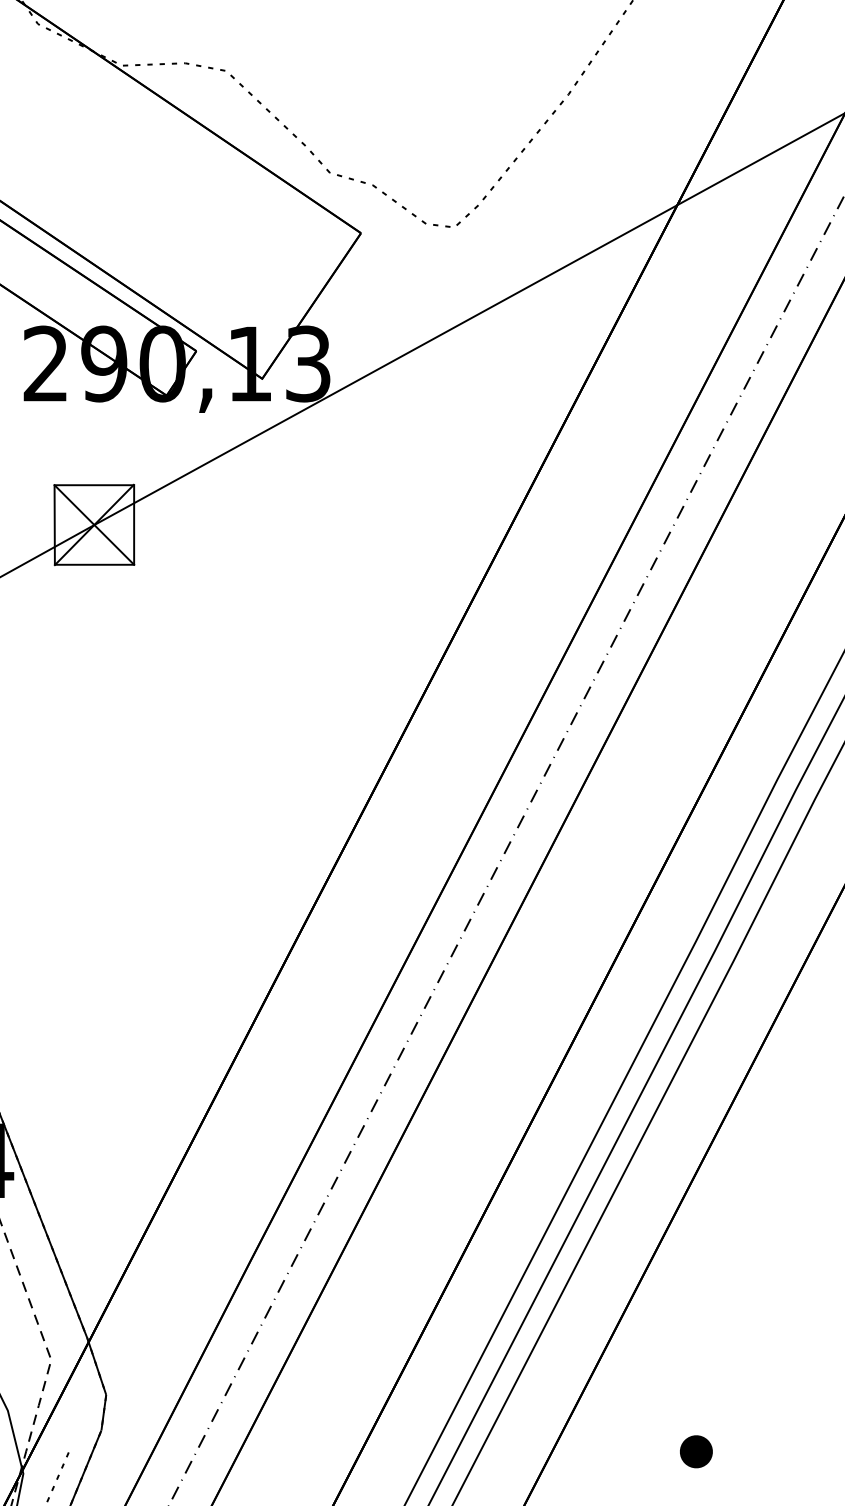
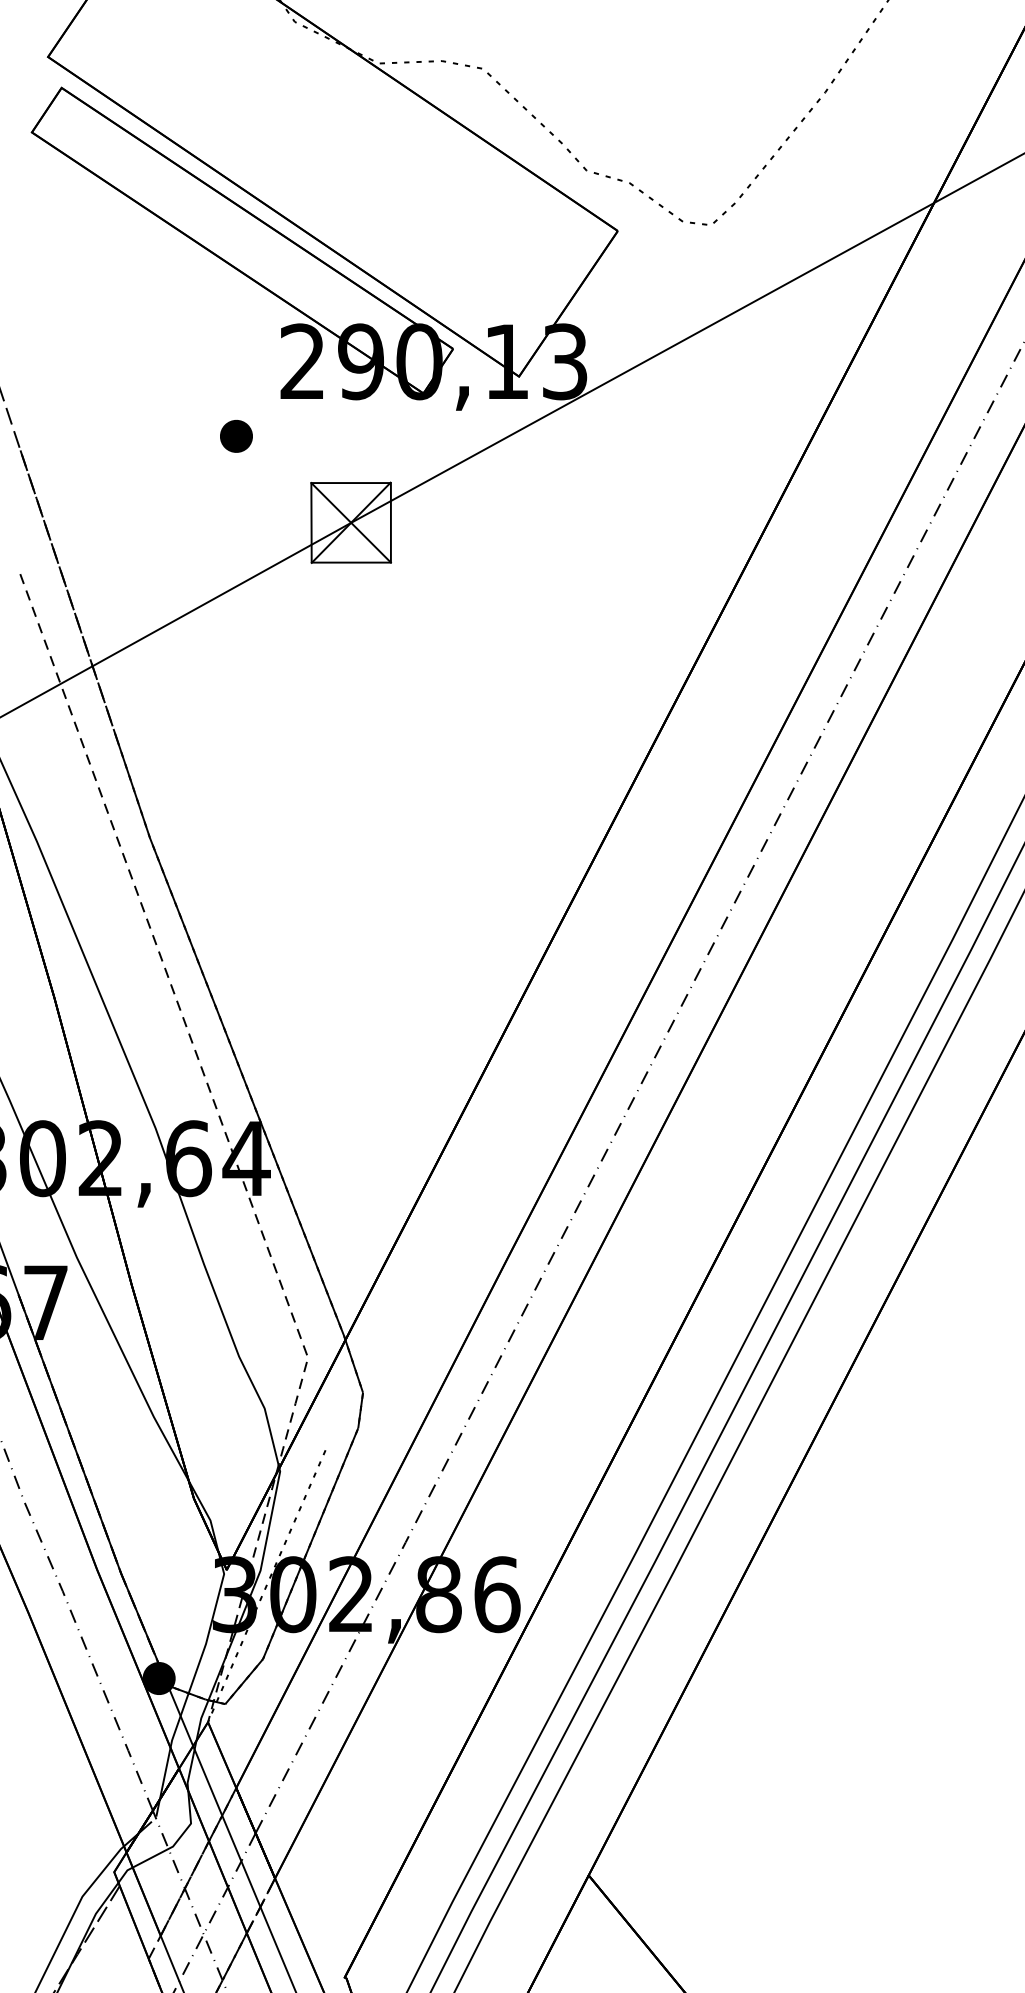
part: (695, 1451) -> (952, 1449), removed

